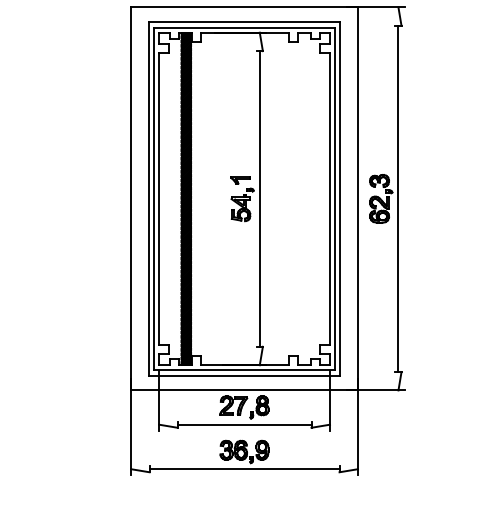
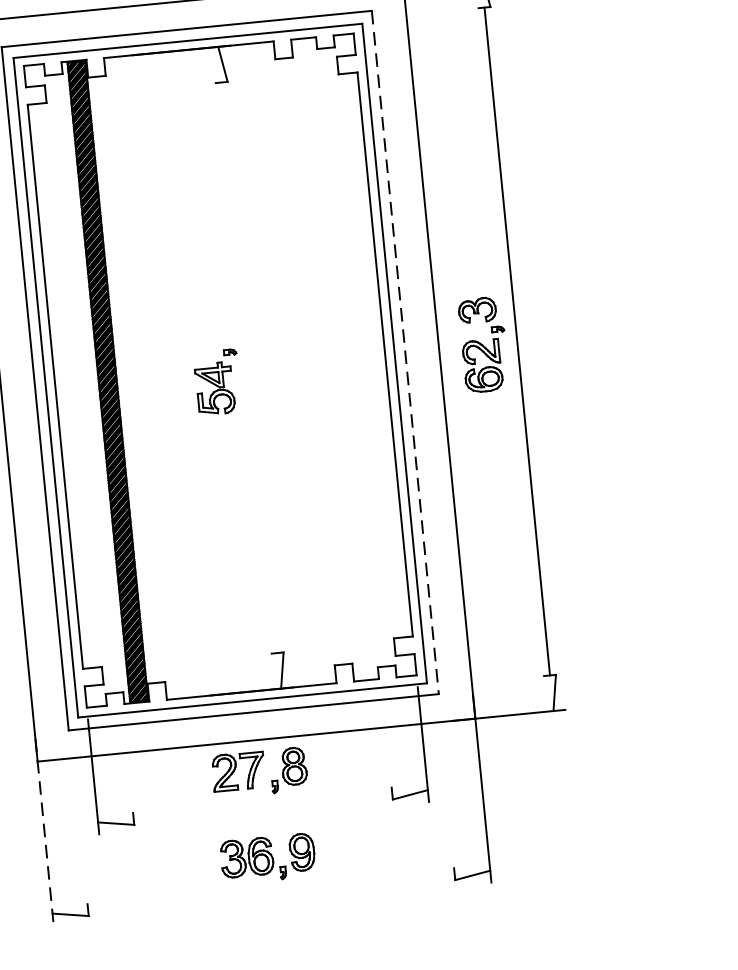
part: (240, 180) -> (208, 335), removed
line: (259, 198) -> (249, 366), removed
line: (340, 199) -> (405, 353), solid -> dashed
line: (244, 424) -> (262, 805), removed
line: (131, 427) -> (45, 833), solid -> dashed
line: (244, 469) -> (271, 892), removed

